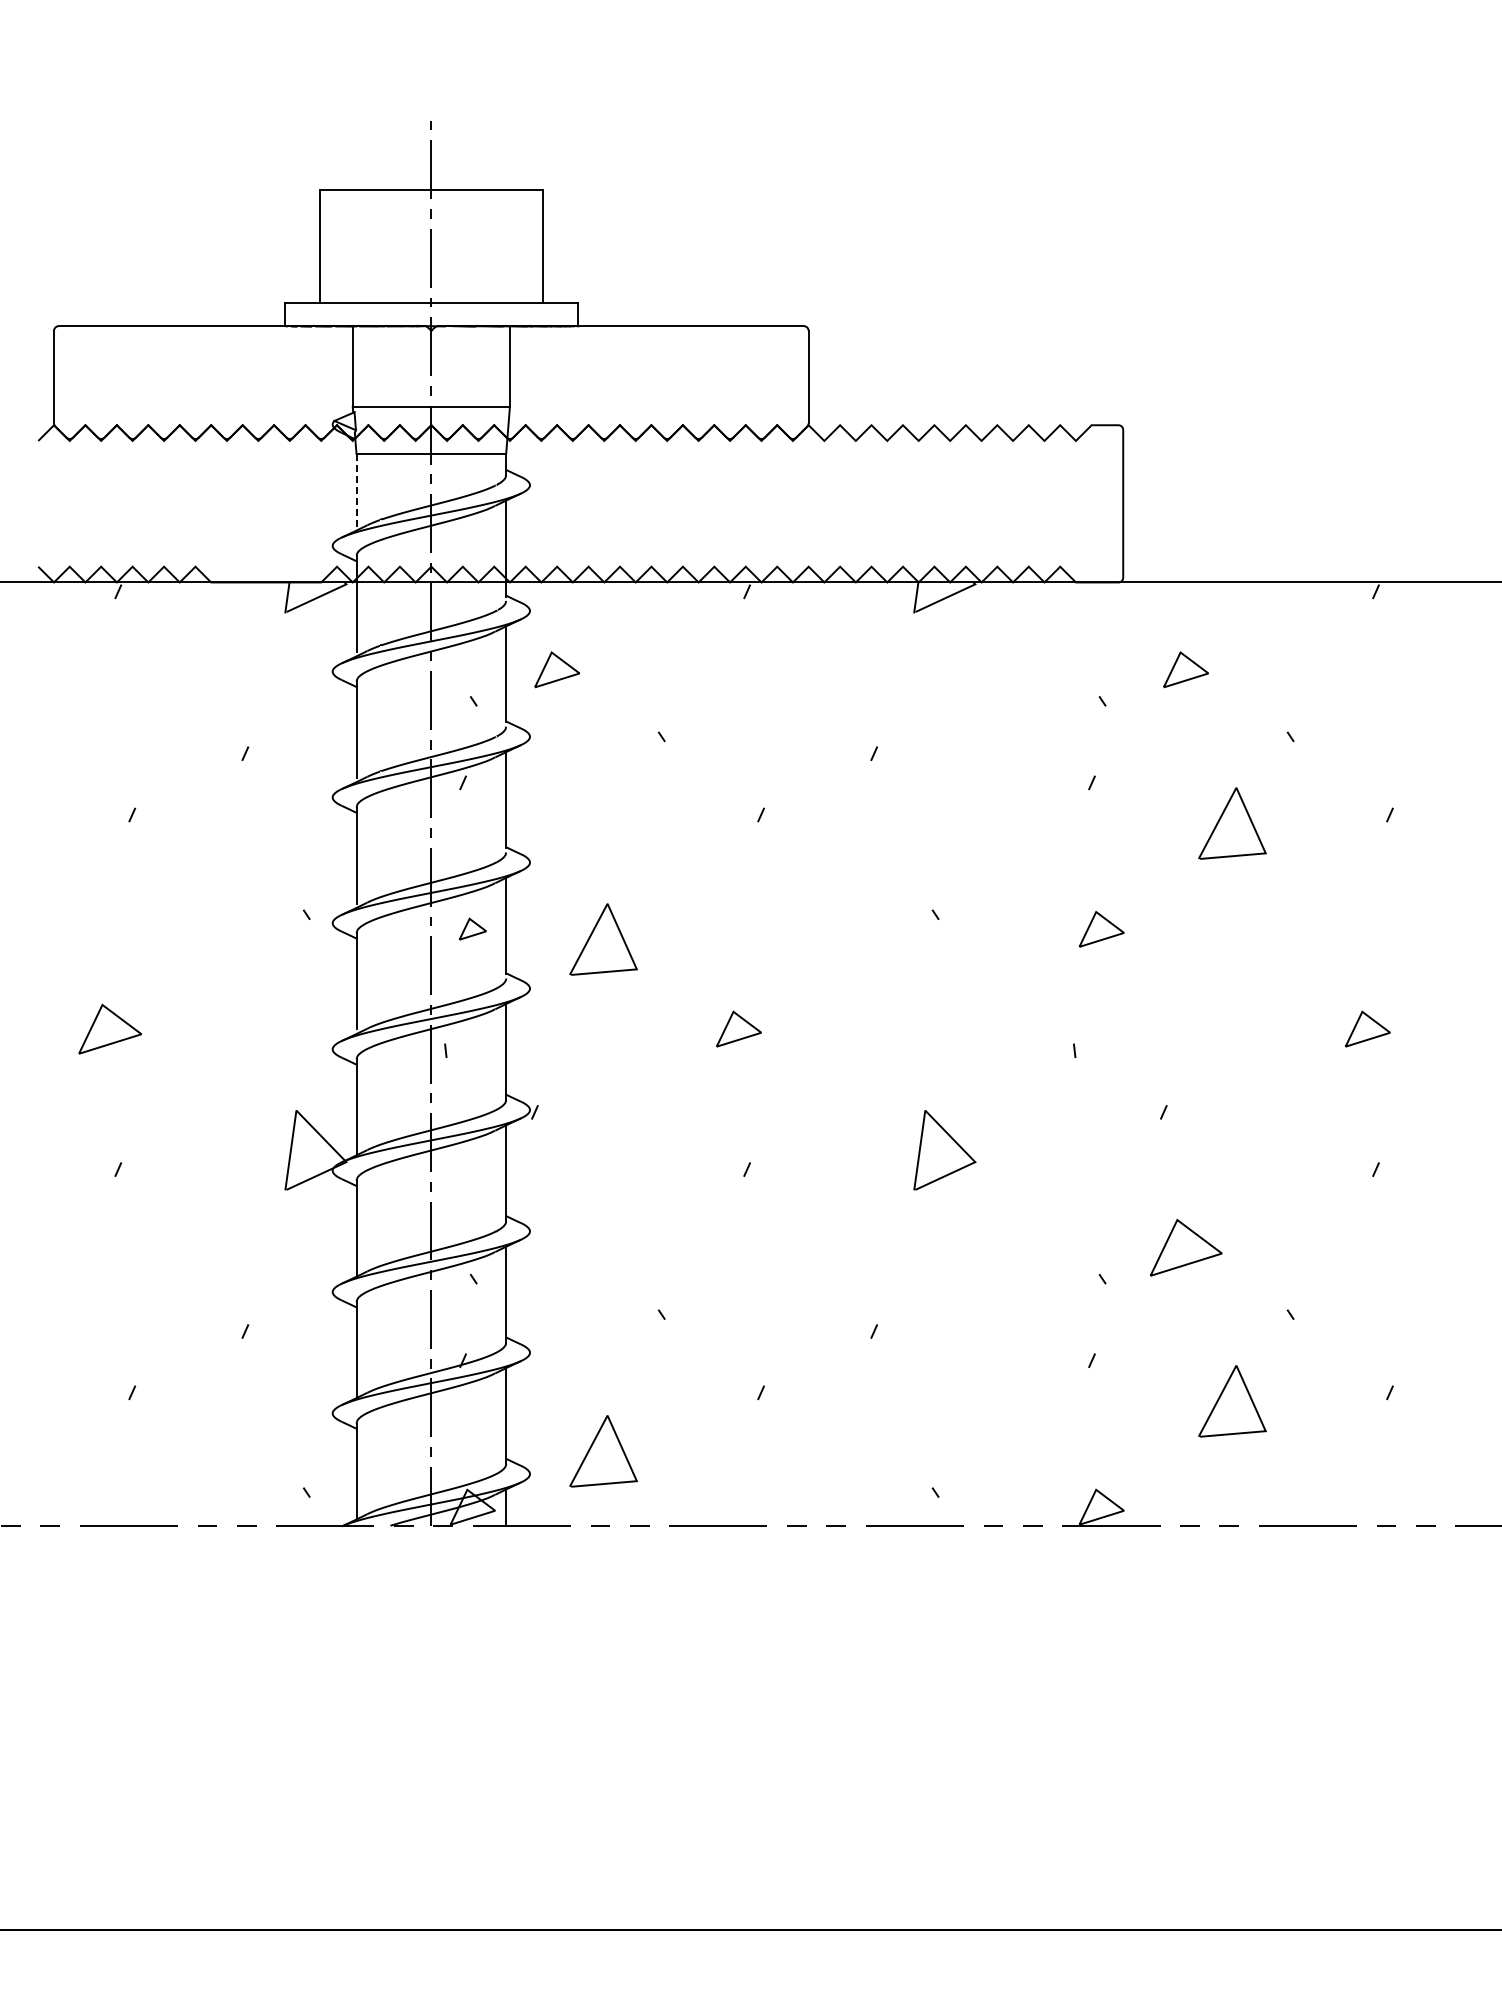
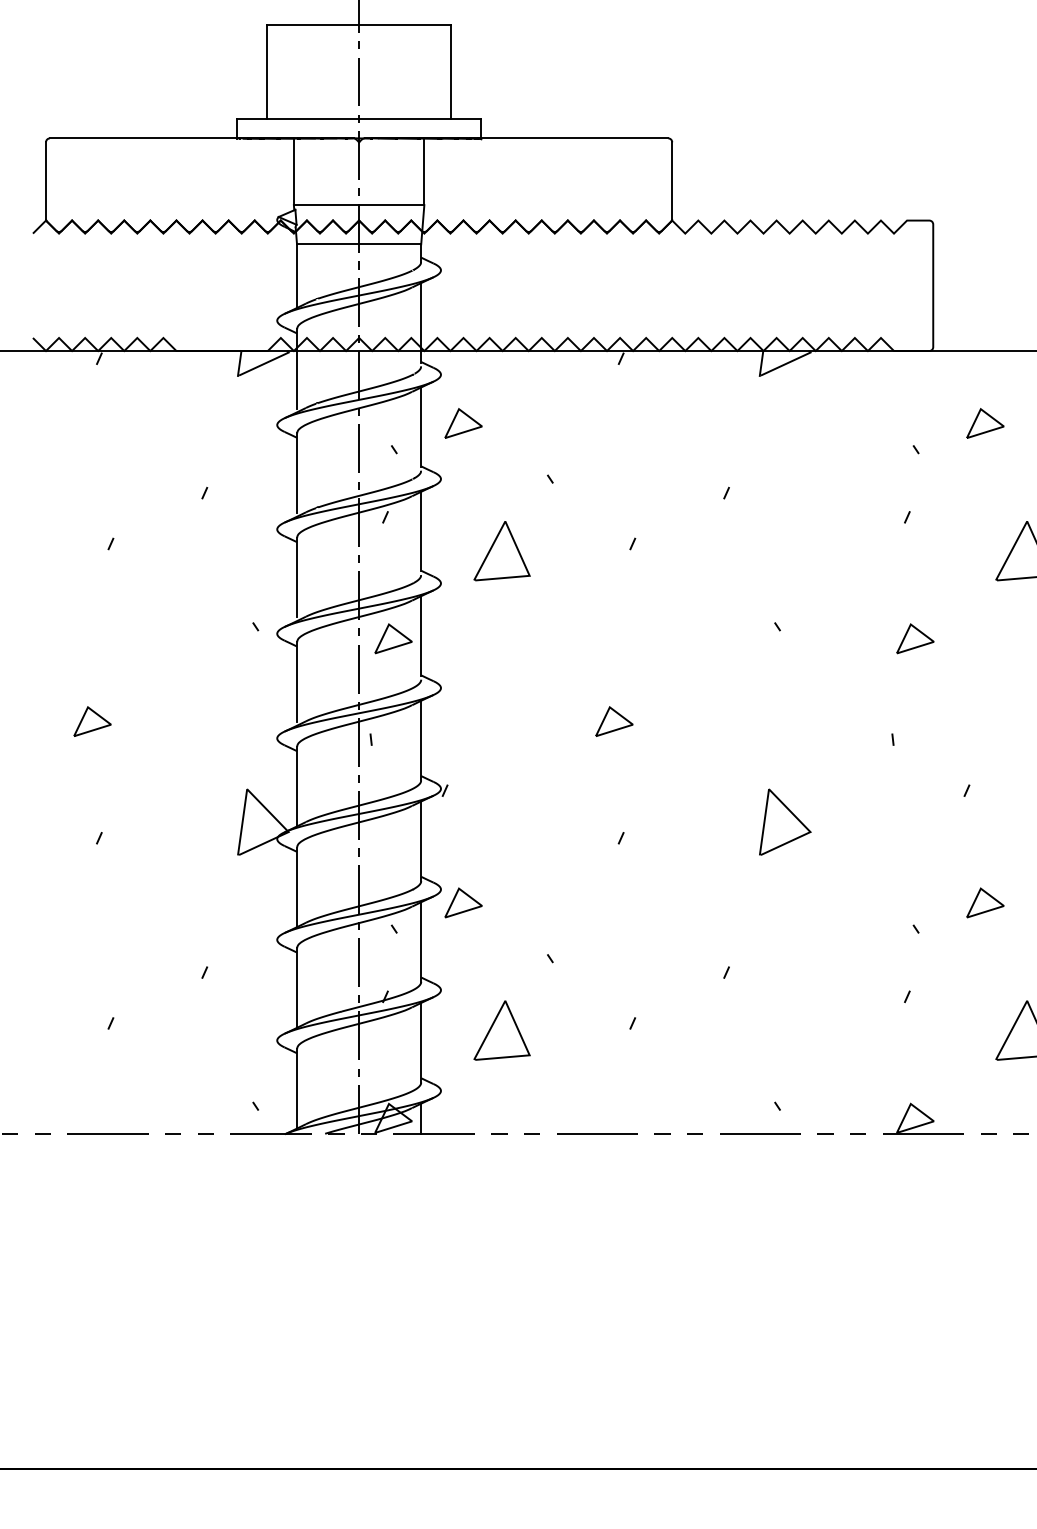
line: (356, 492) -> (297, 276), dashed -> solid
part: (472, 928) -> (393, 638), size x1.67
line: (592, 934) -> (492, 546), moved
part: (109, 1028) -> (92, 721), size x0.71
part: (556, 1247) -> (462, 902), added
part: (1185, 1247) -> (984, 902), size x0.62
line: (592, 1446) -> (492, 1026), moved

